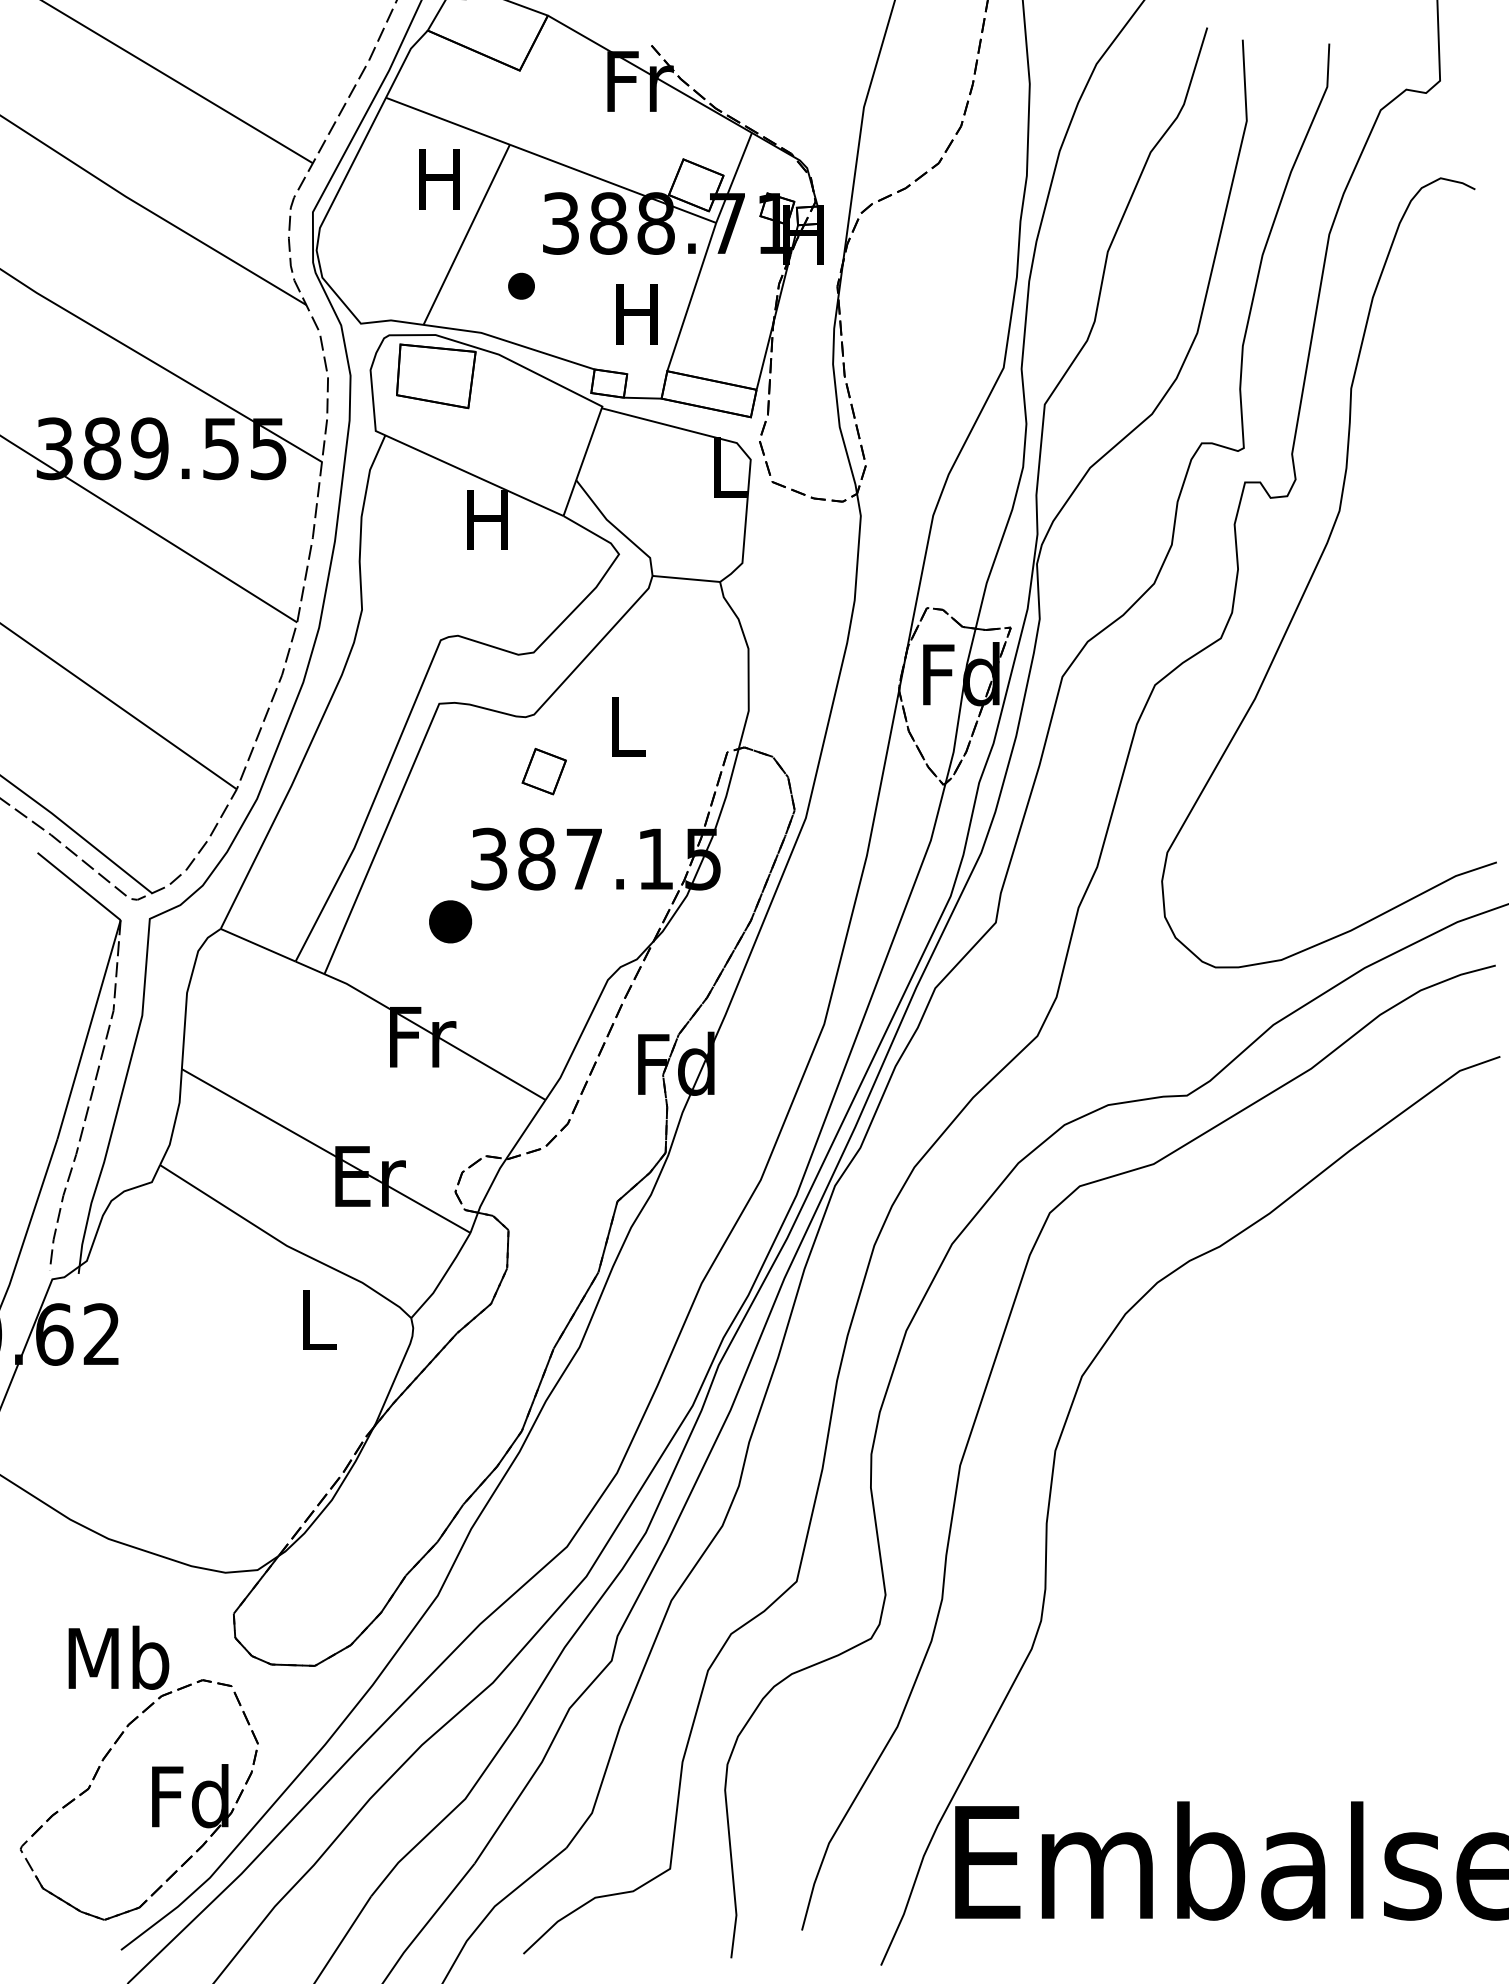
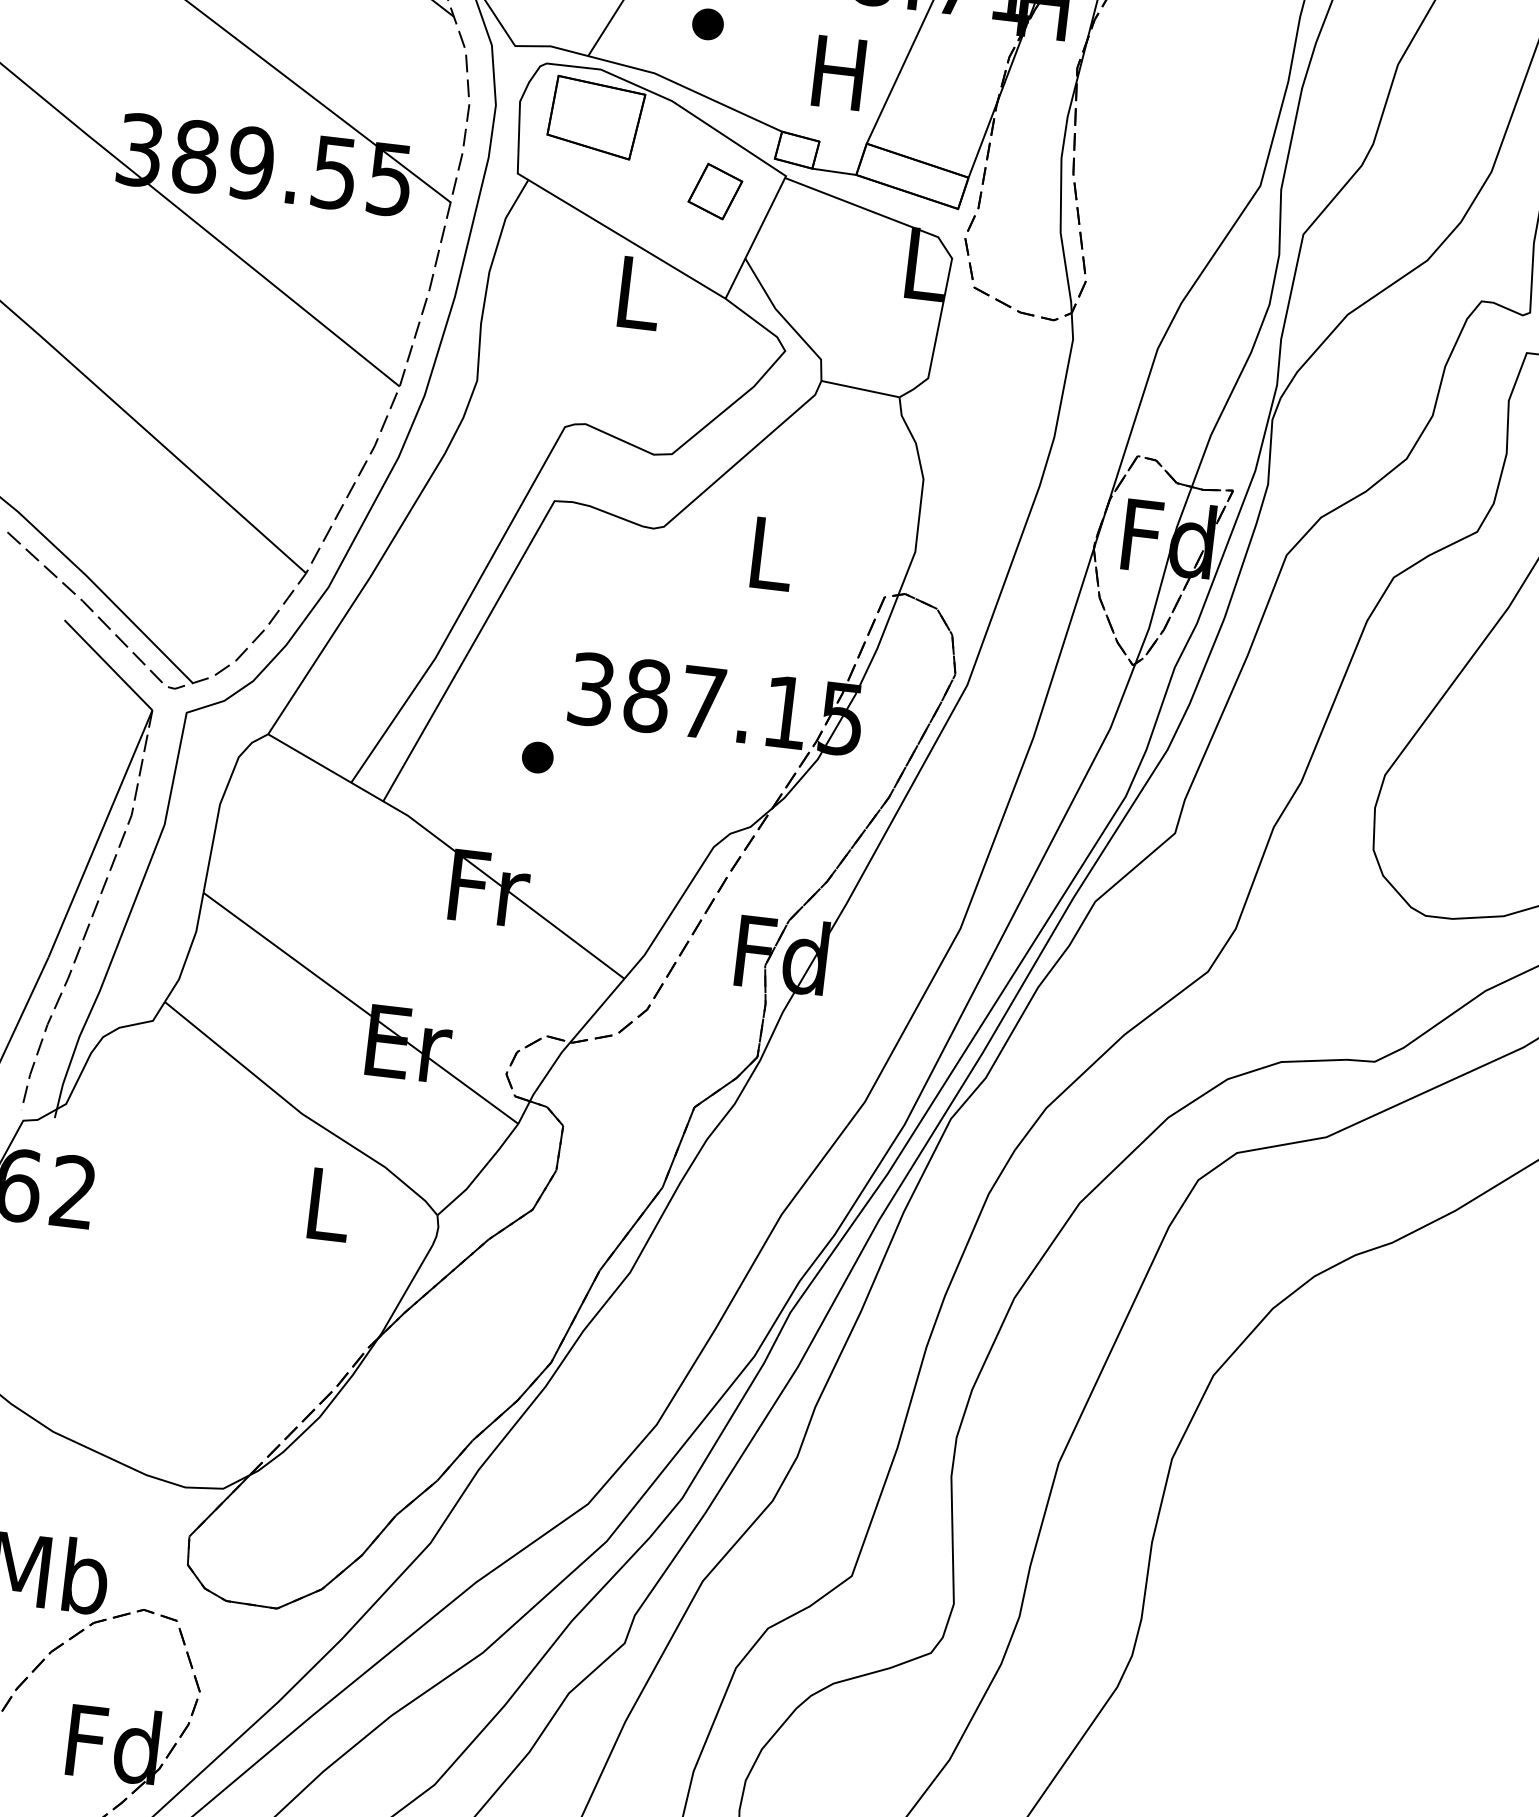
text: (487, 519) -> (636, 292), H -> L
part: (543, 771) -> (714, 191), moved
part: (450, 921) -> (537, 757), size x0.62

